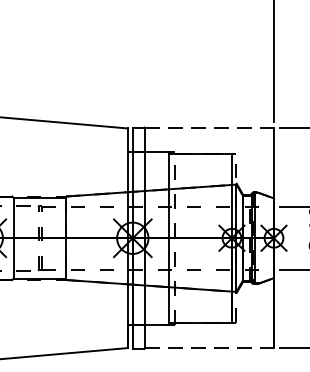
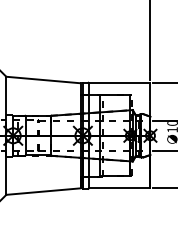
line: (209, 128) -> (119, 83), dashed -> solid
line: (209, 348) -> (119, 188), dashed -> solid

